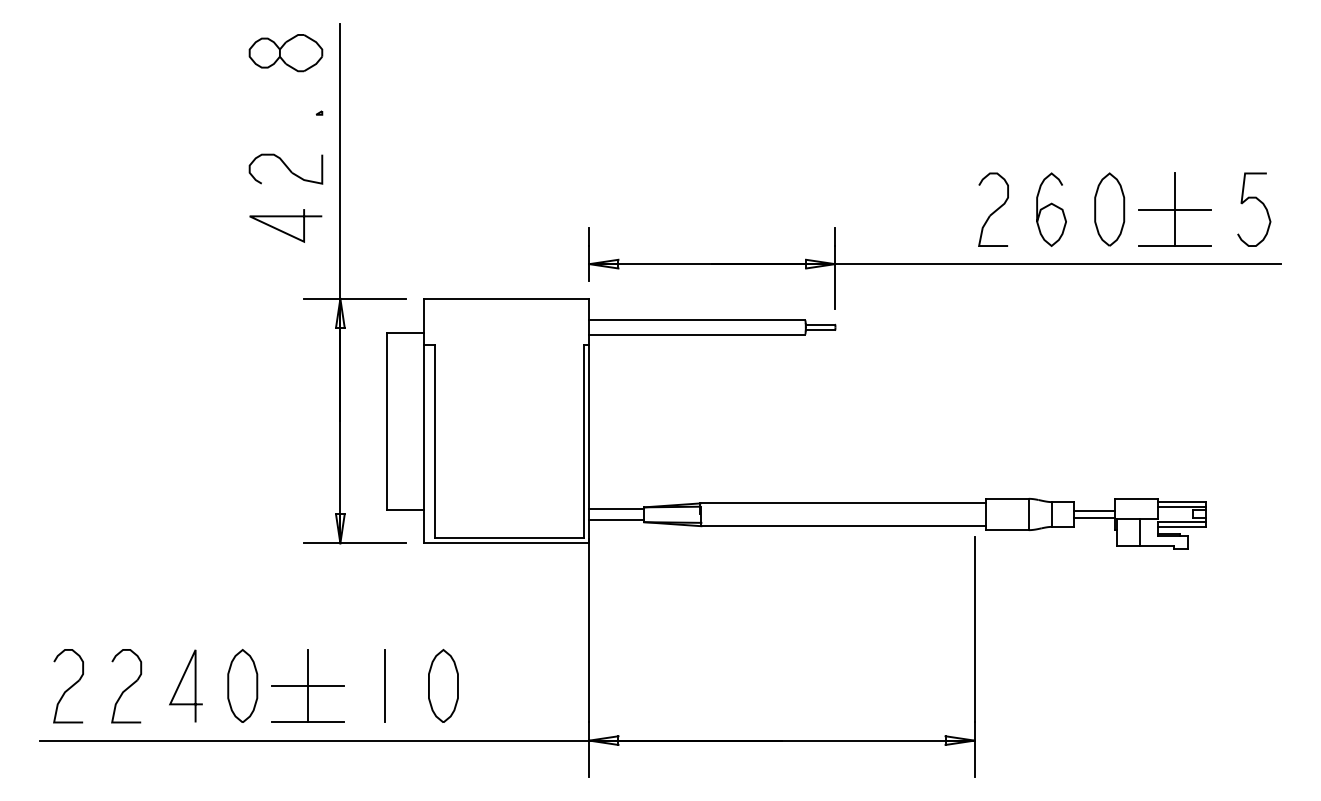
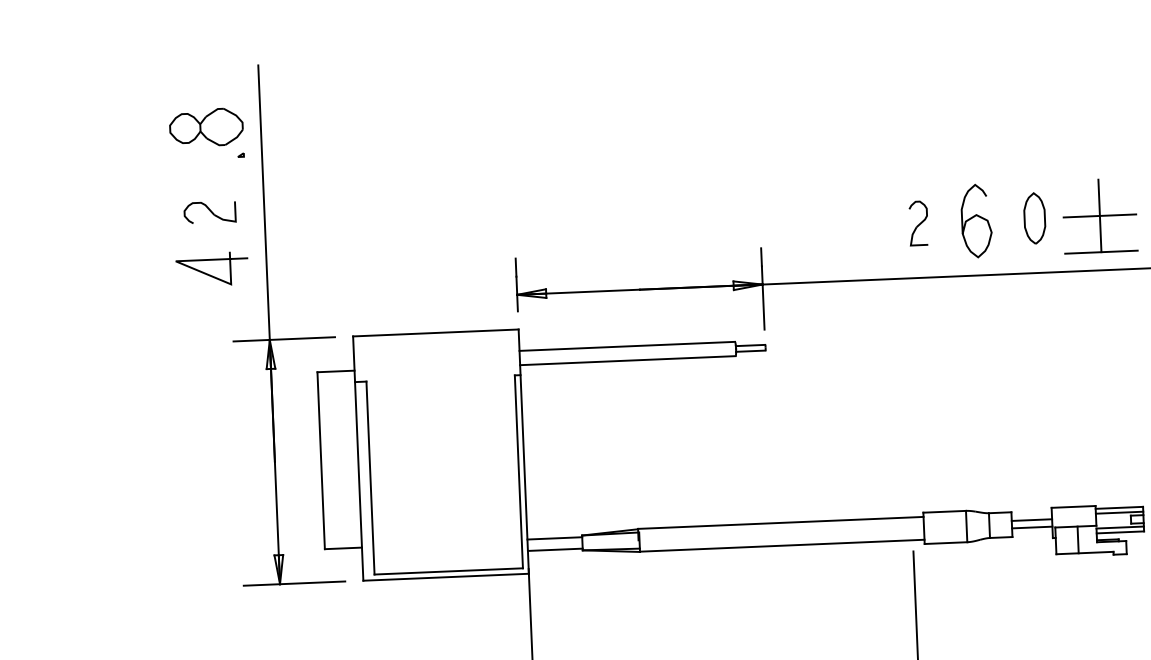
part: (285, 53) -> (205, 128), moved
part: (285, 168) -> (209, 211), size x0.7
part: (993, 209) -> (918, 223), size x0.6
part: (1109, 209) -> (1034, 218), size x0.7

